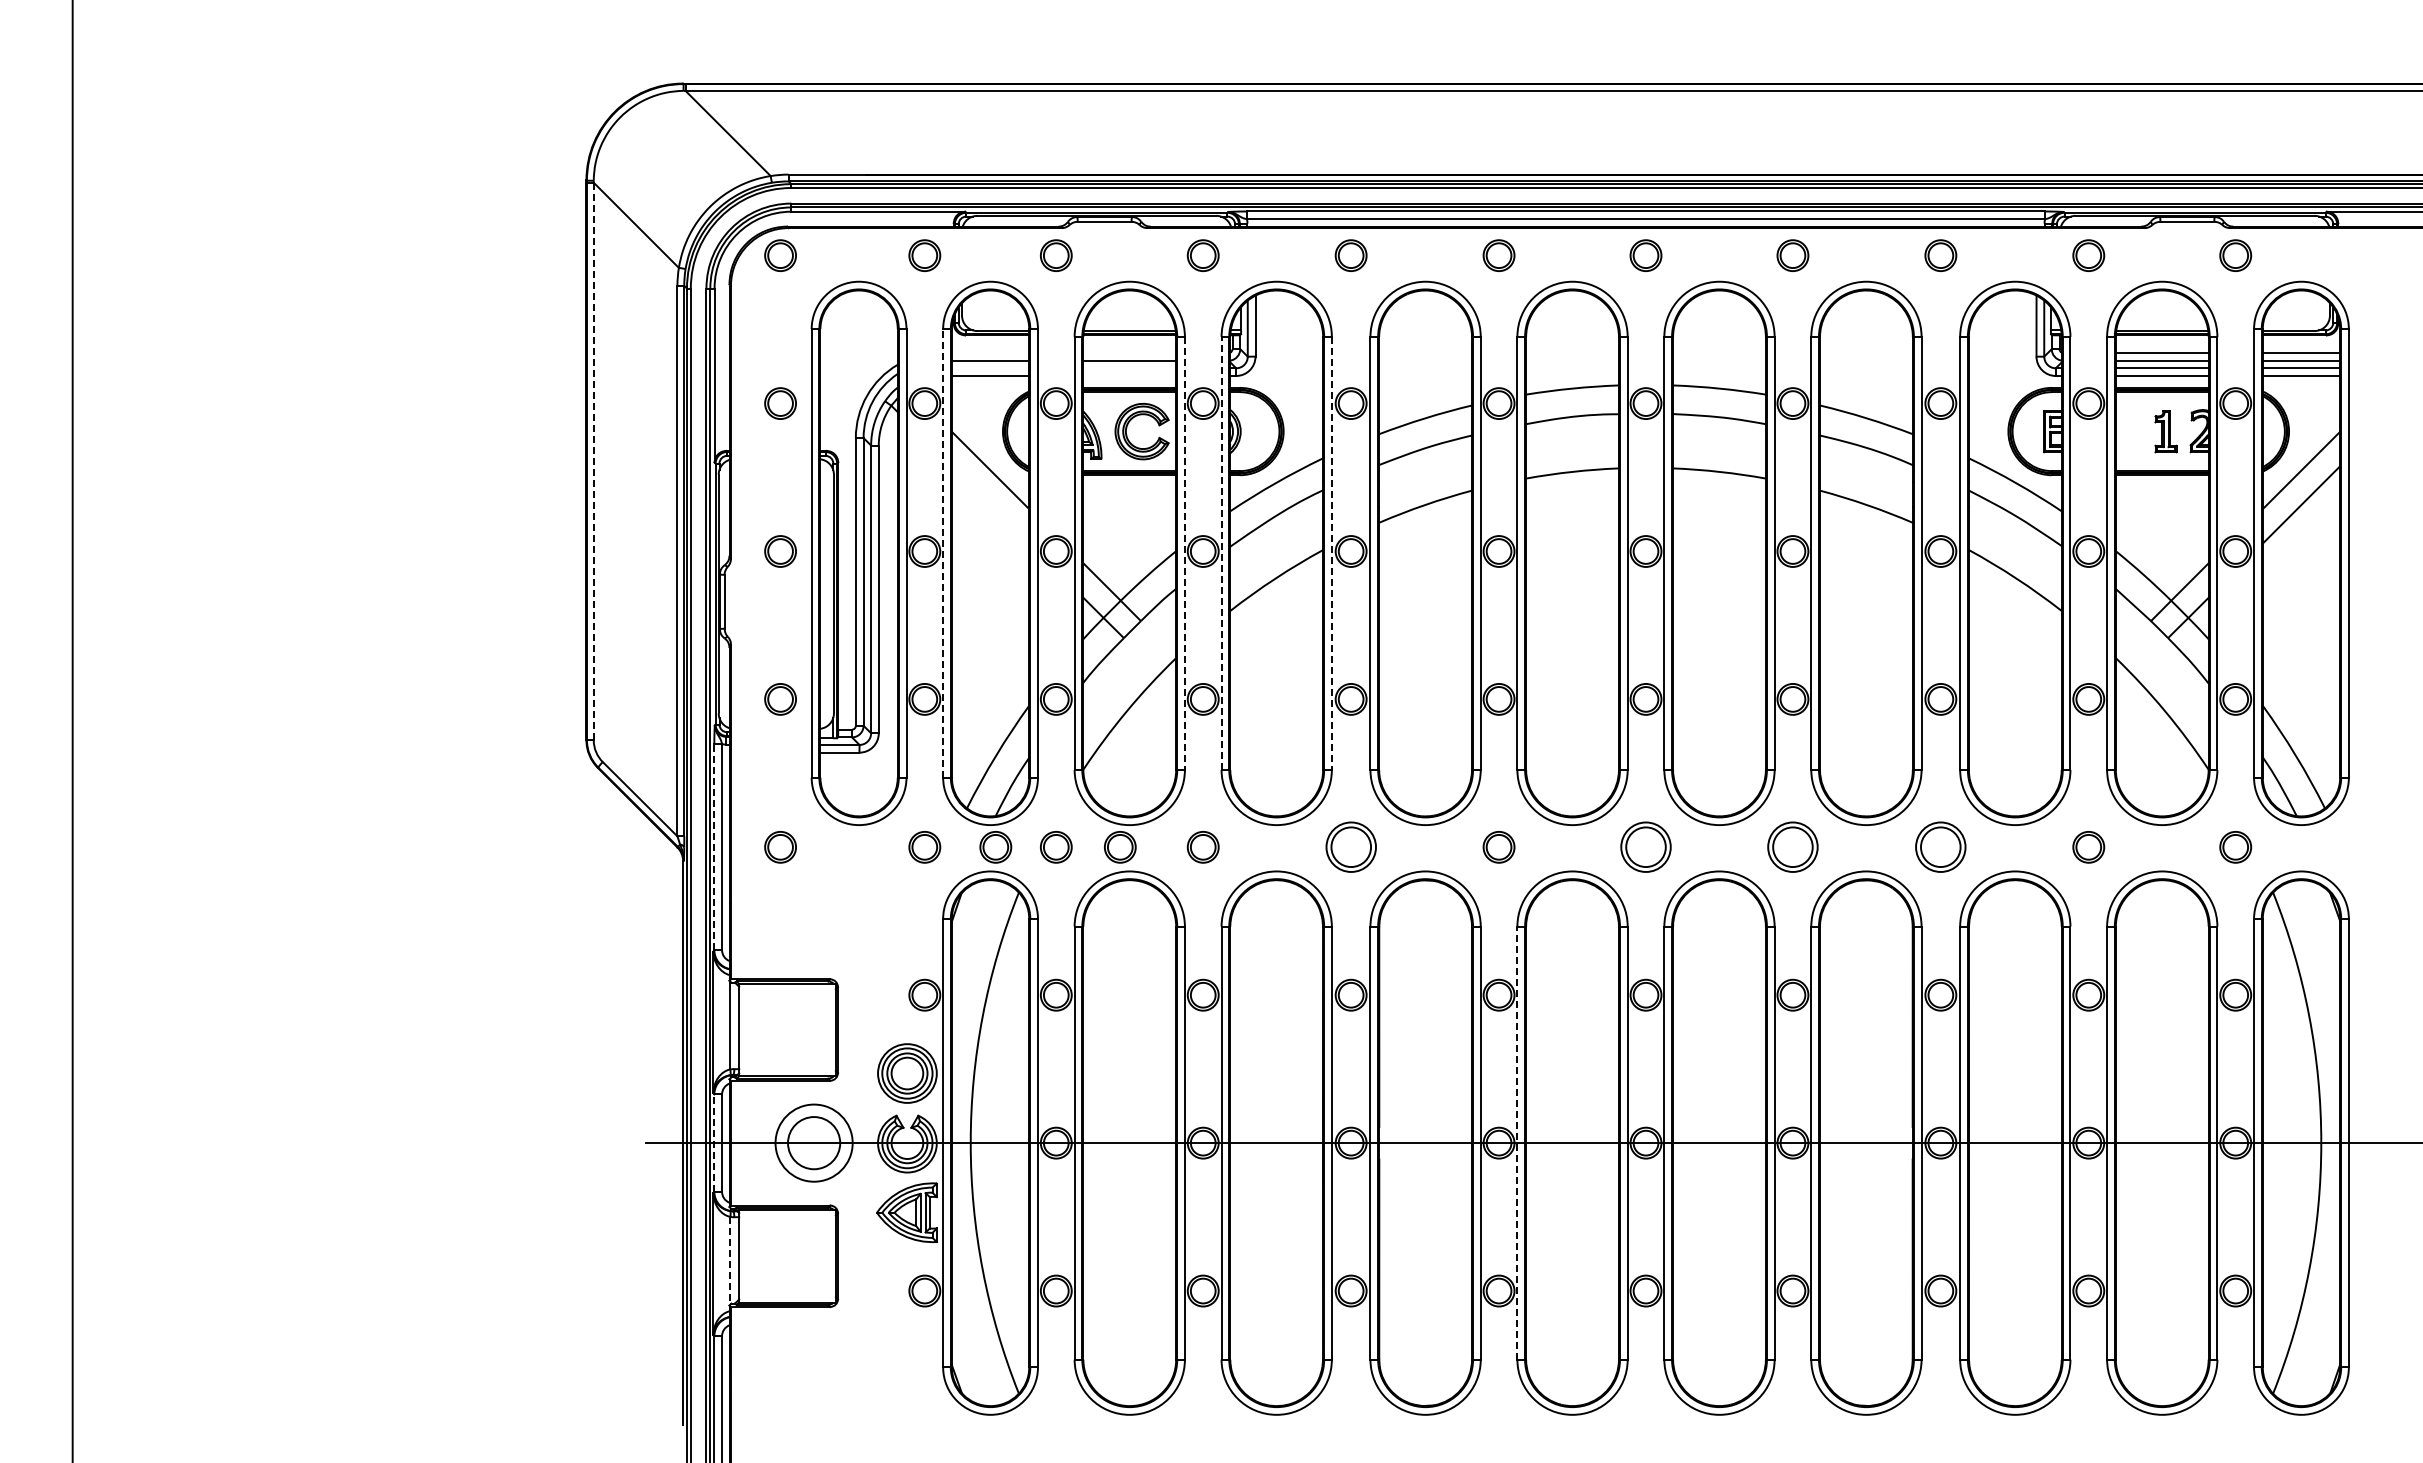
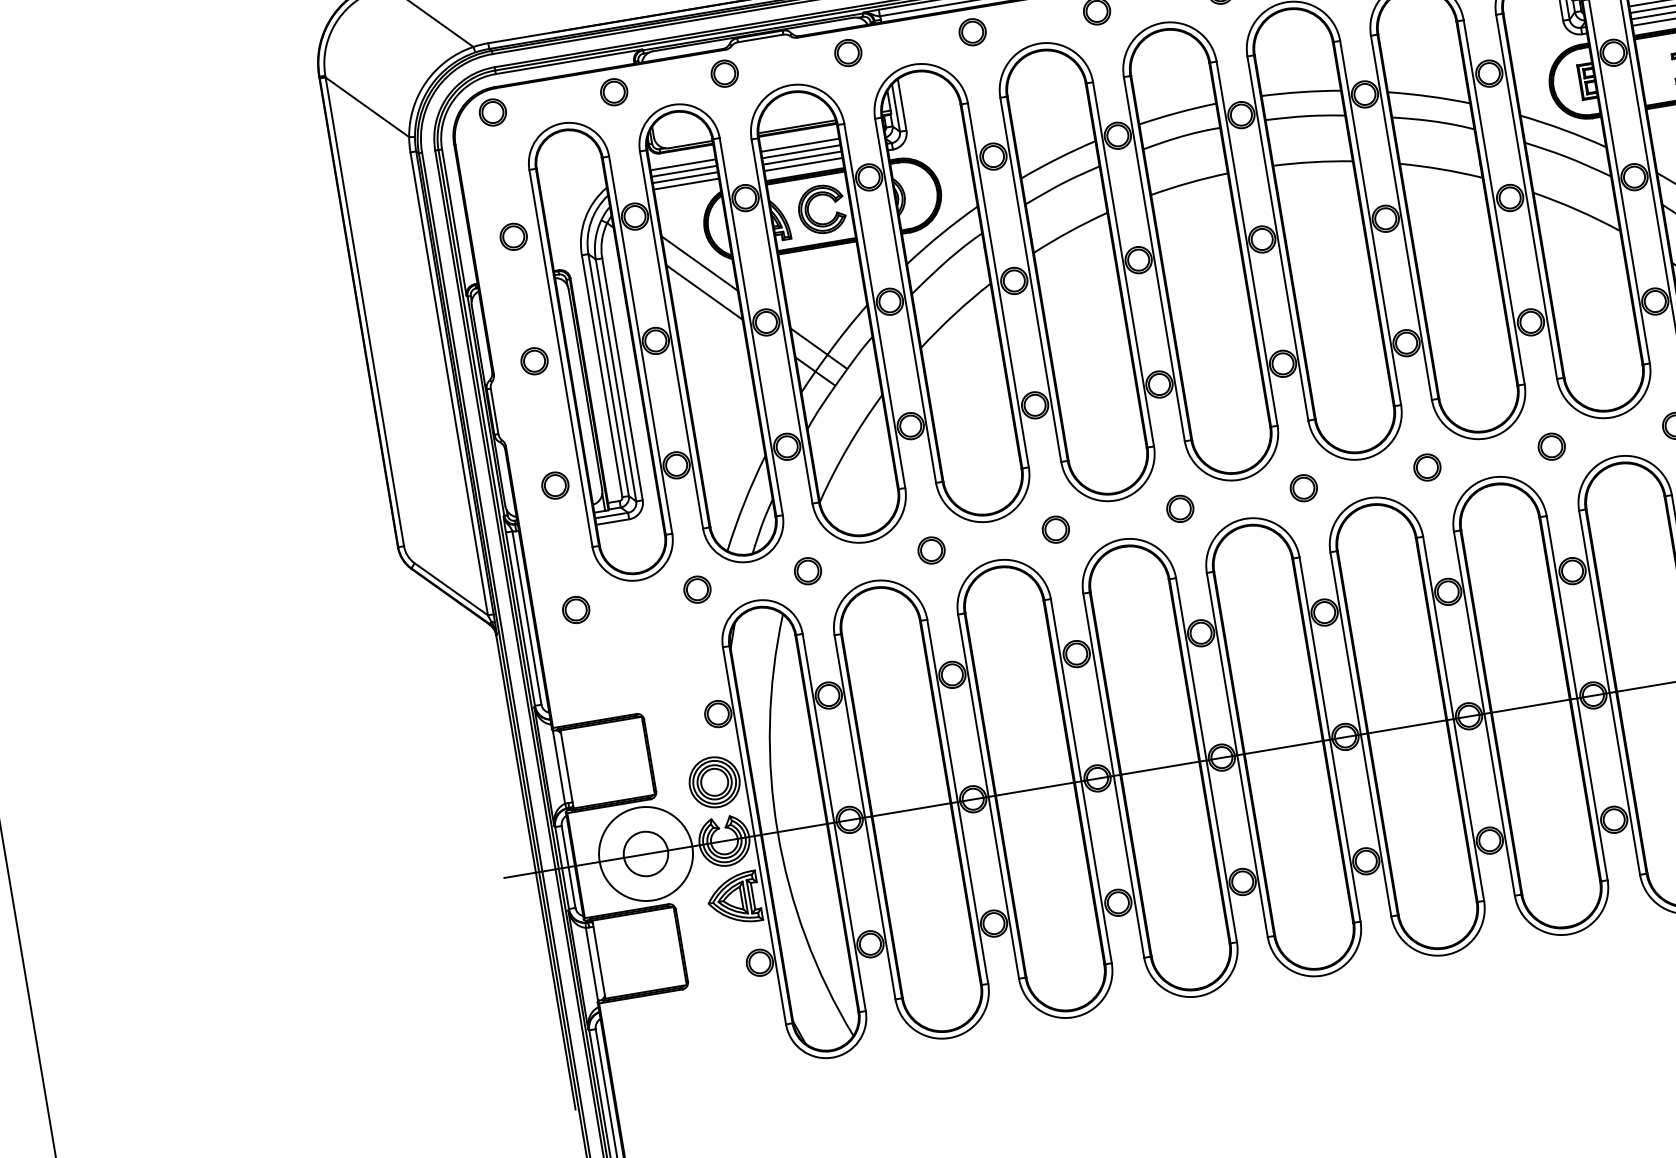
line: (990, 353) -> (683, 165), added
line: (1129, 353) -> (800, 145), added
line: (990, 368) -> (685, 177), added
line: (1129, 368) -> (802, 158), added
line: (1129, 375) -> (803, 164), added
line: (593, 461) -> (364, 311), dashed -> solid
line: (990, 504) -> (704, 292), added
line: (943, 552) -> (671, 339), dashed -> solid
line: (1184, 553) -> (874, 306), dashed -> solid
line: (1221, 553) -> (905, 300), dashed -> solid
line: (1331, 553) -> (998, 285), dashed -> solid
line: (714, 846) -> (520, 618), dashed -> solid
part: (995, 847) -> (756, 579), removed
part: (1120, 847) -> (862, 562), removed
part: (1350, 847) -> (1055, 529), size x0.62
part: (1645, 847) -> (1303, 488), size x0.62
part: (1792, 847) -> (1427, 467), size x0.62
part: (1940, 847) -> (1551, 446), size x0.62
line: (714, 1143) -> (562, 868), dashed -> solid
circle: (814, 1143) -> (646, 854), size x1.43
line: (1517, 1143) -> (1237, 755), dashed -> solid
line: (730, 1260) -> (592, 964), dashed -> solid

